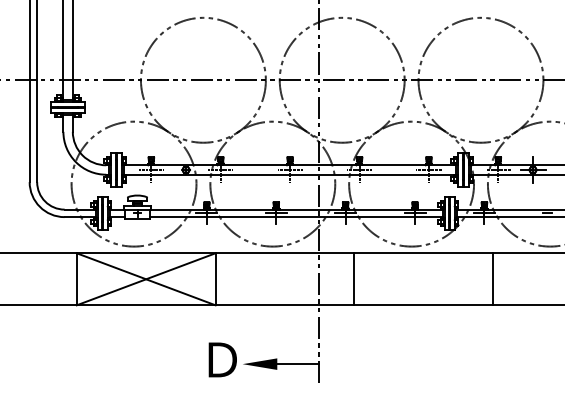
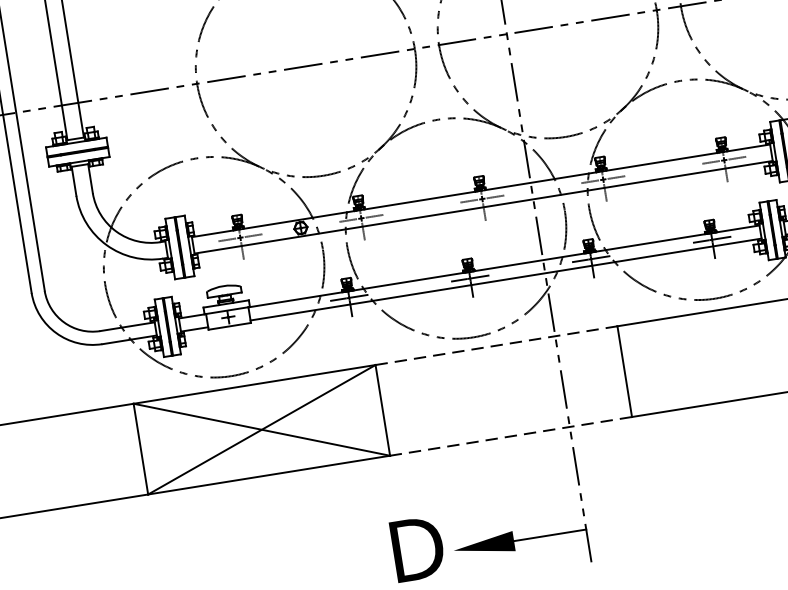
line: (285, 253) -> (497, 345), solid -> dashed
line: (284, 305) -> (510, 436), solid -> dashed

